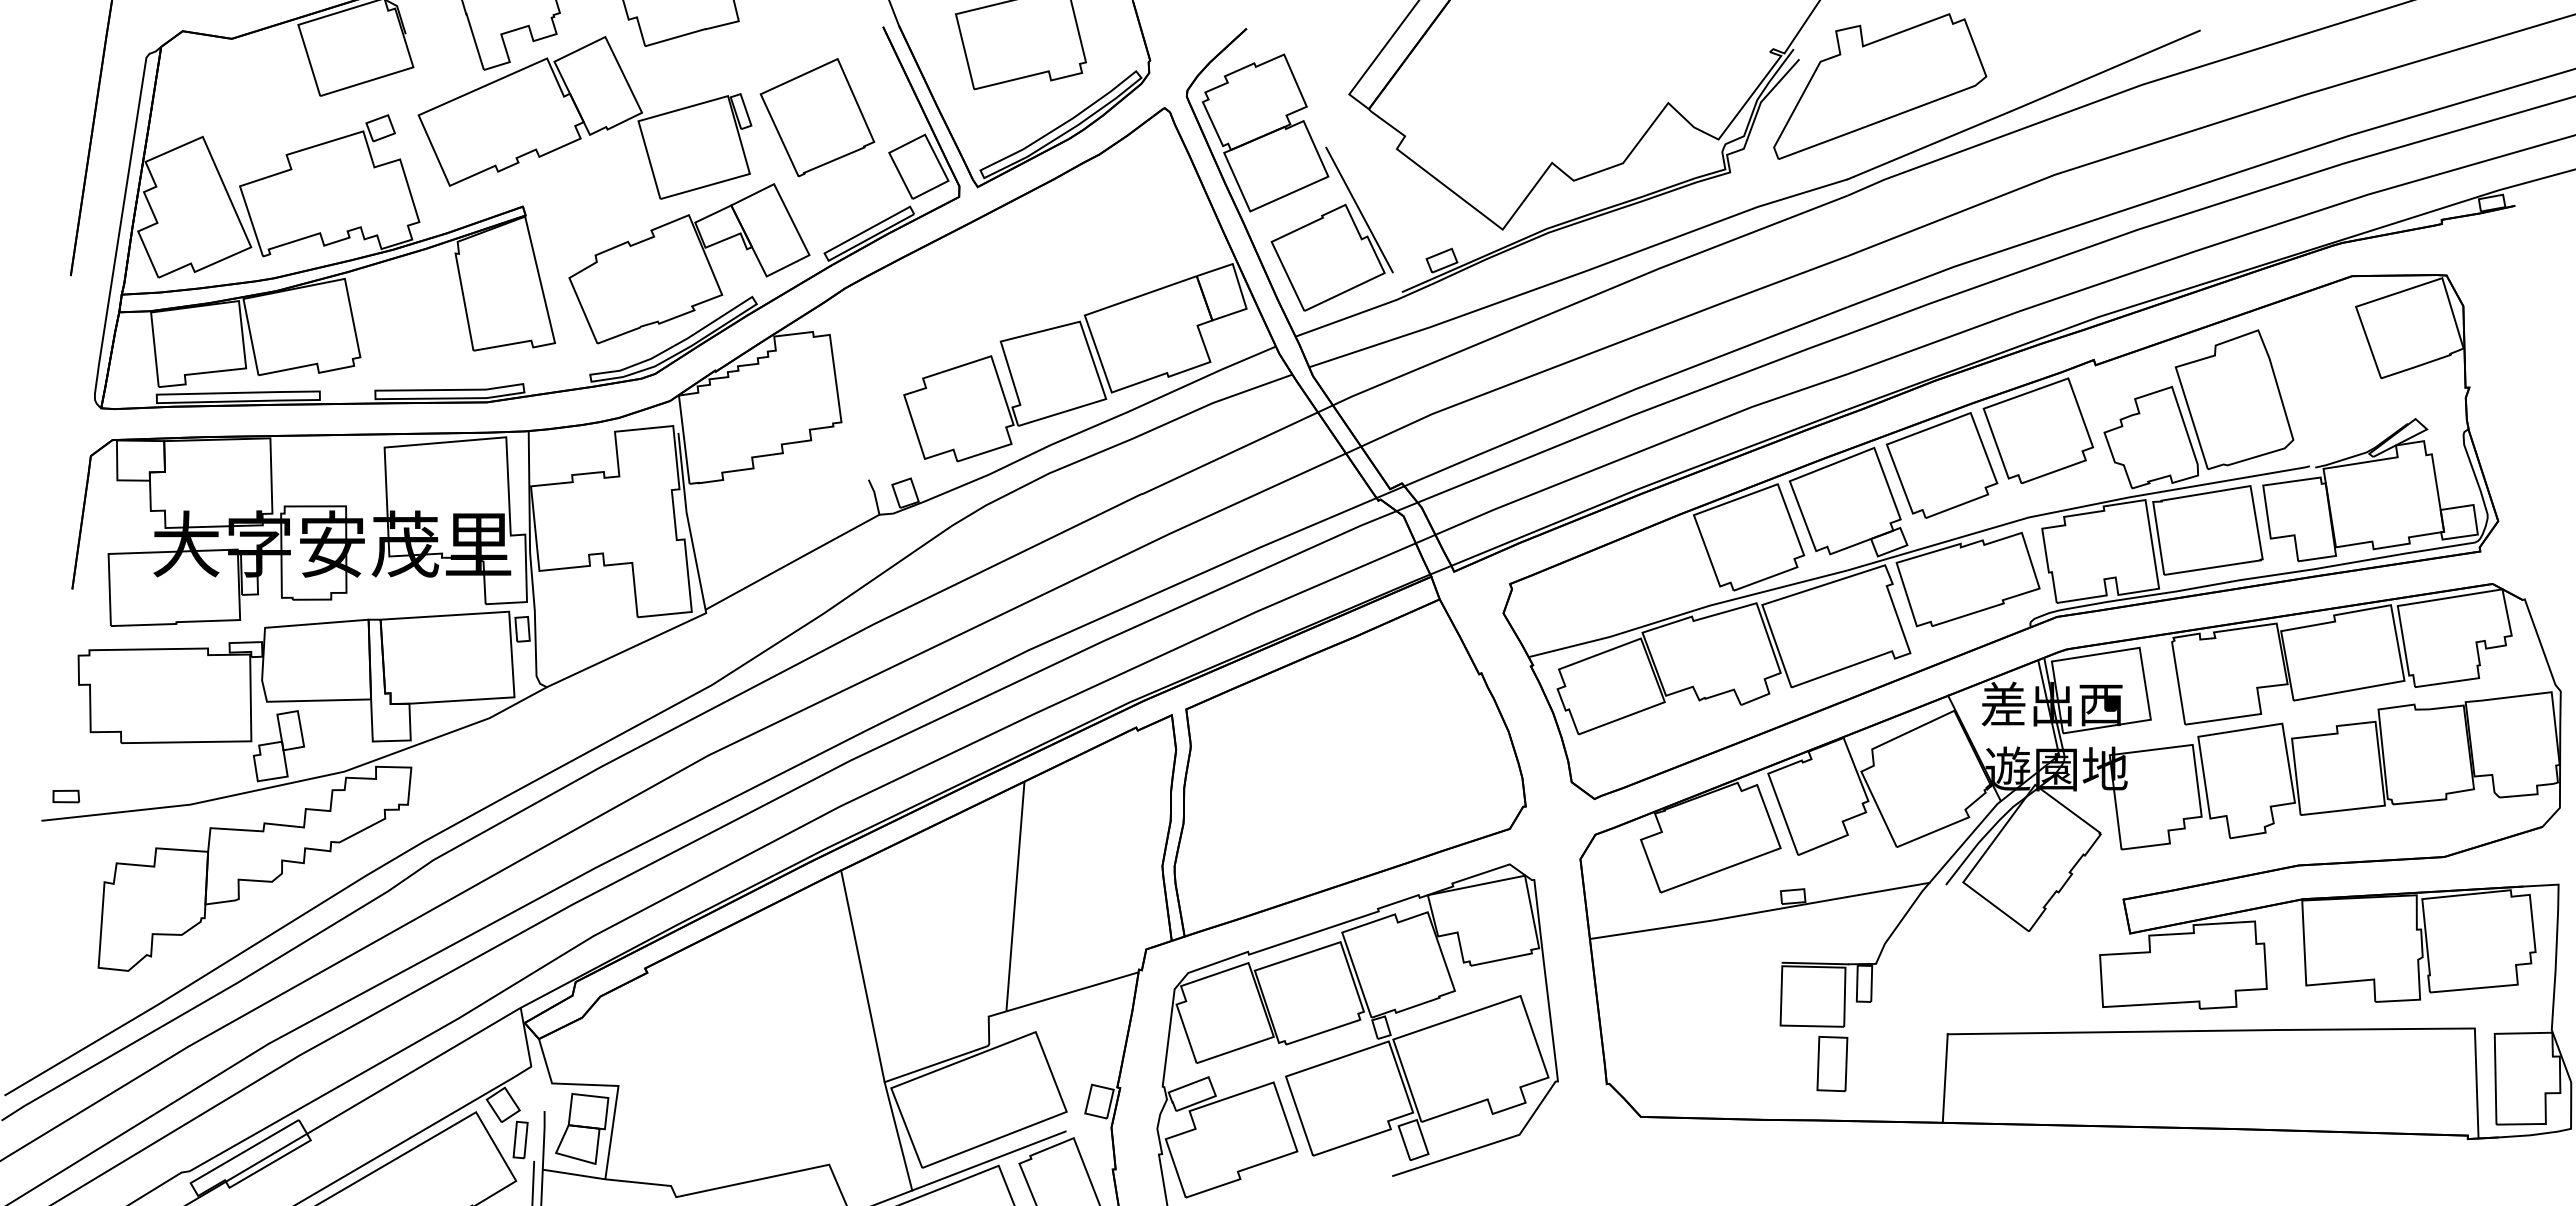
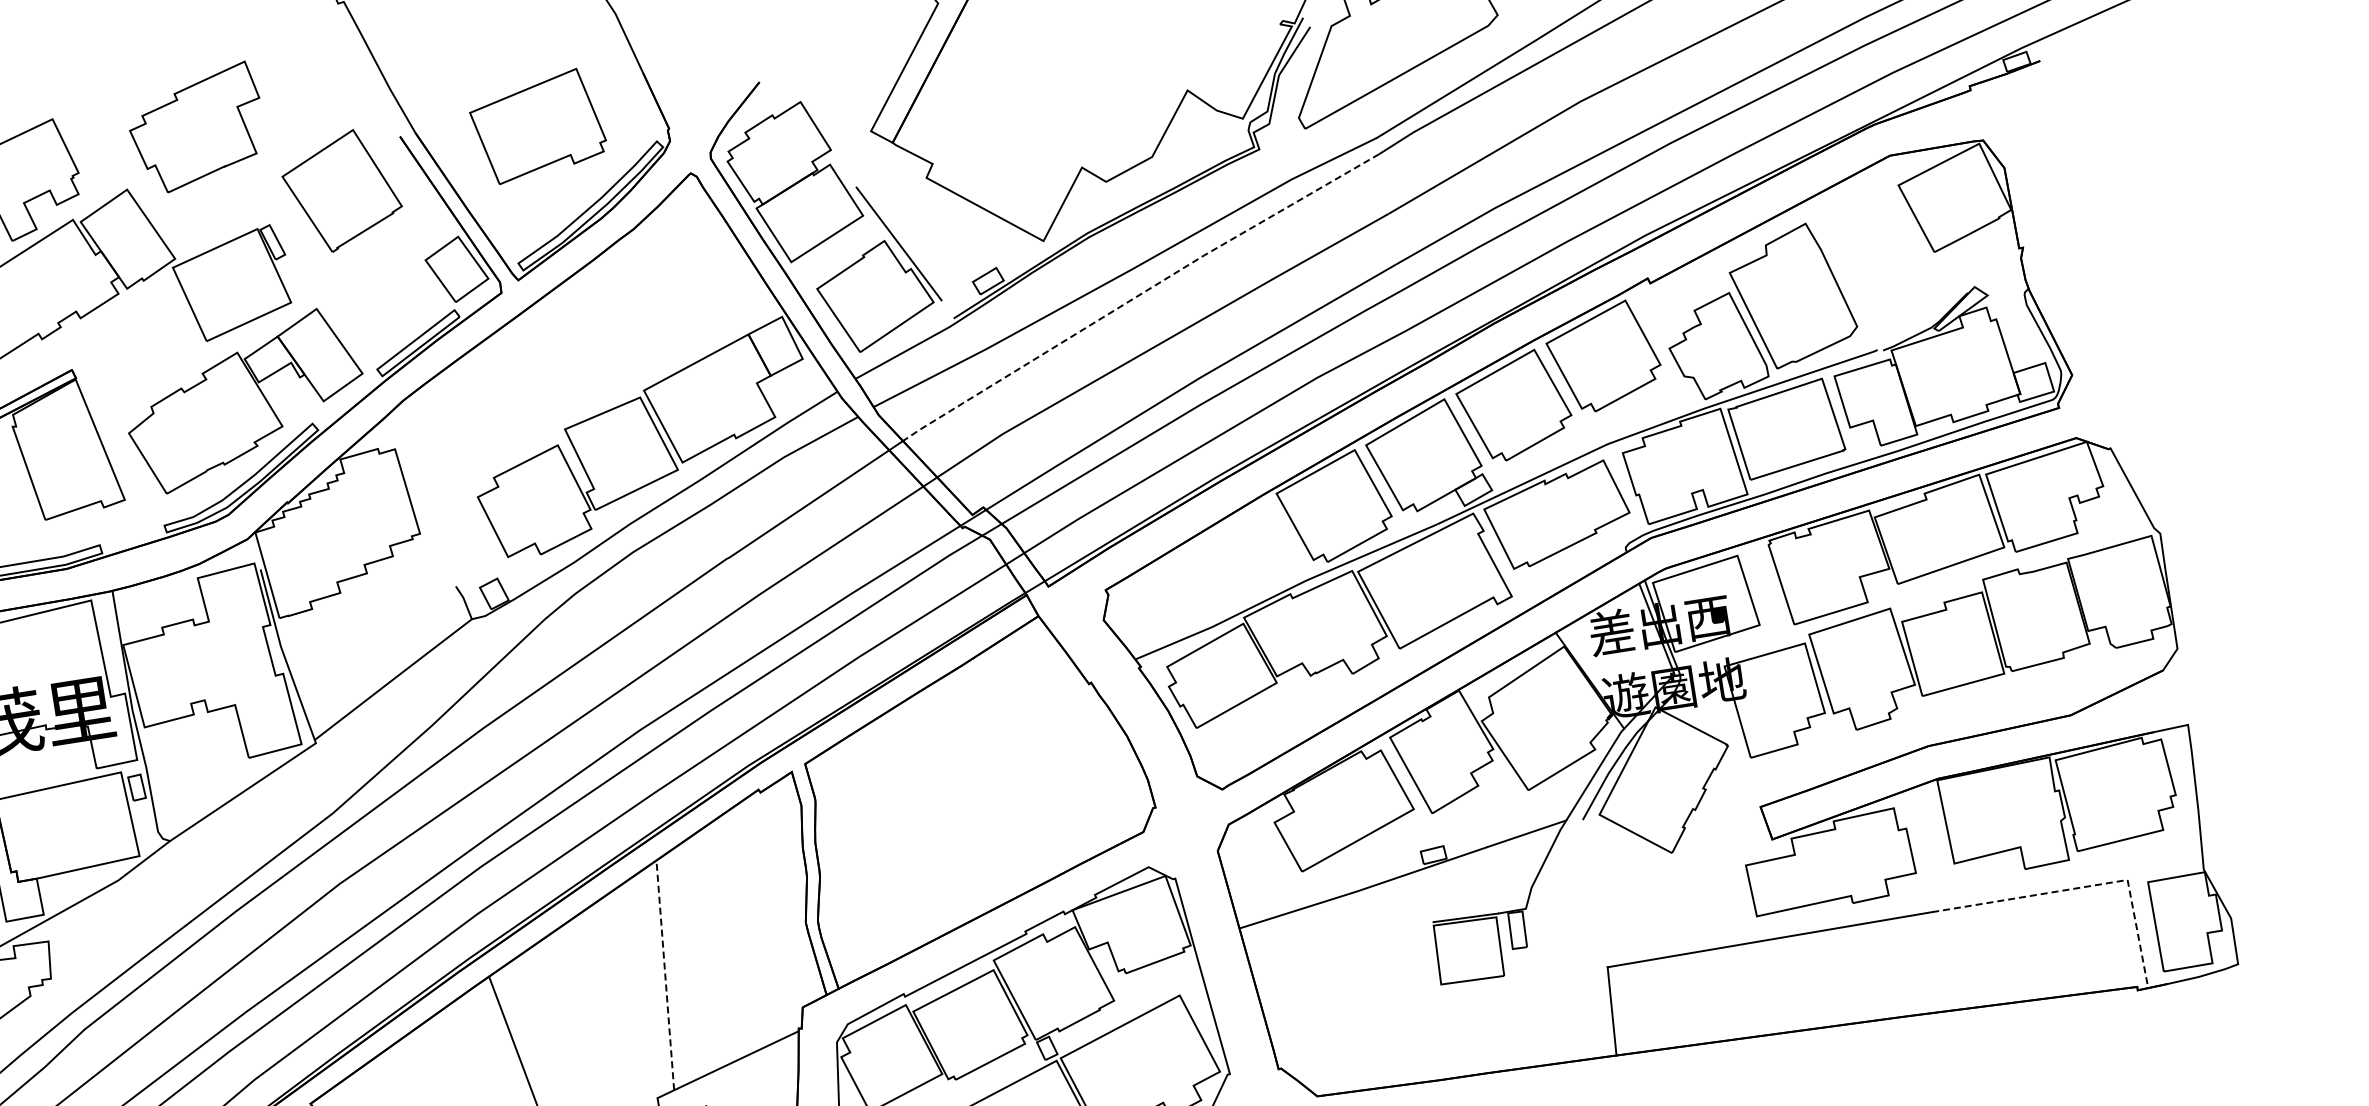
part: (817, 117) -> (342, 190), moved
line: (1589, 297) -> (1139, 294), solid -> dashed
line: (1015, 895) -> (665, 974), solid -> dashed
line: (2432, 1028) -> (2085, 886), solid -> dashed
part: (1832, 1064) -> (1498, 1014), removed

